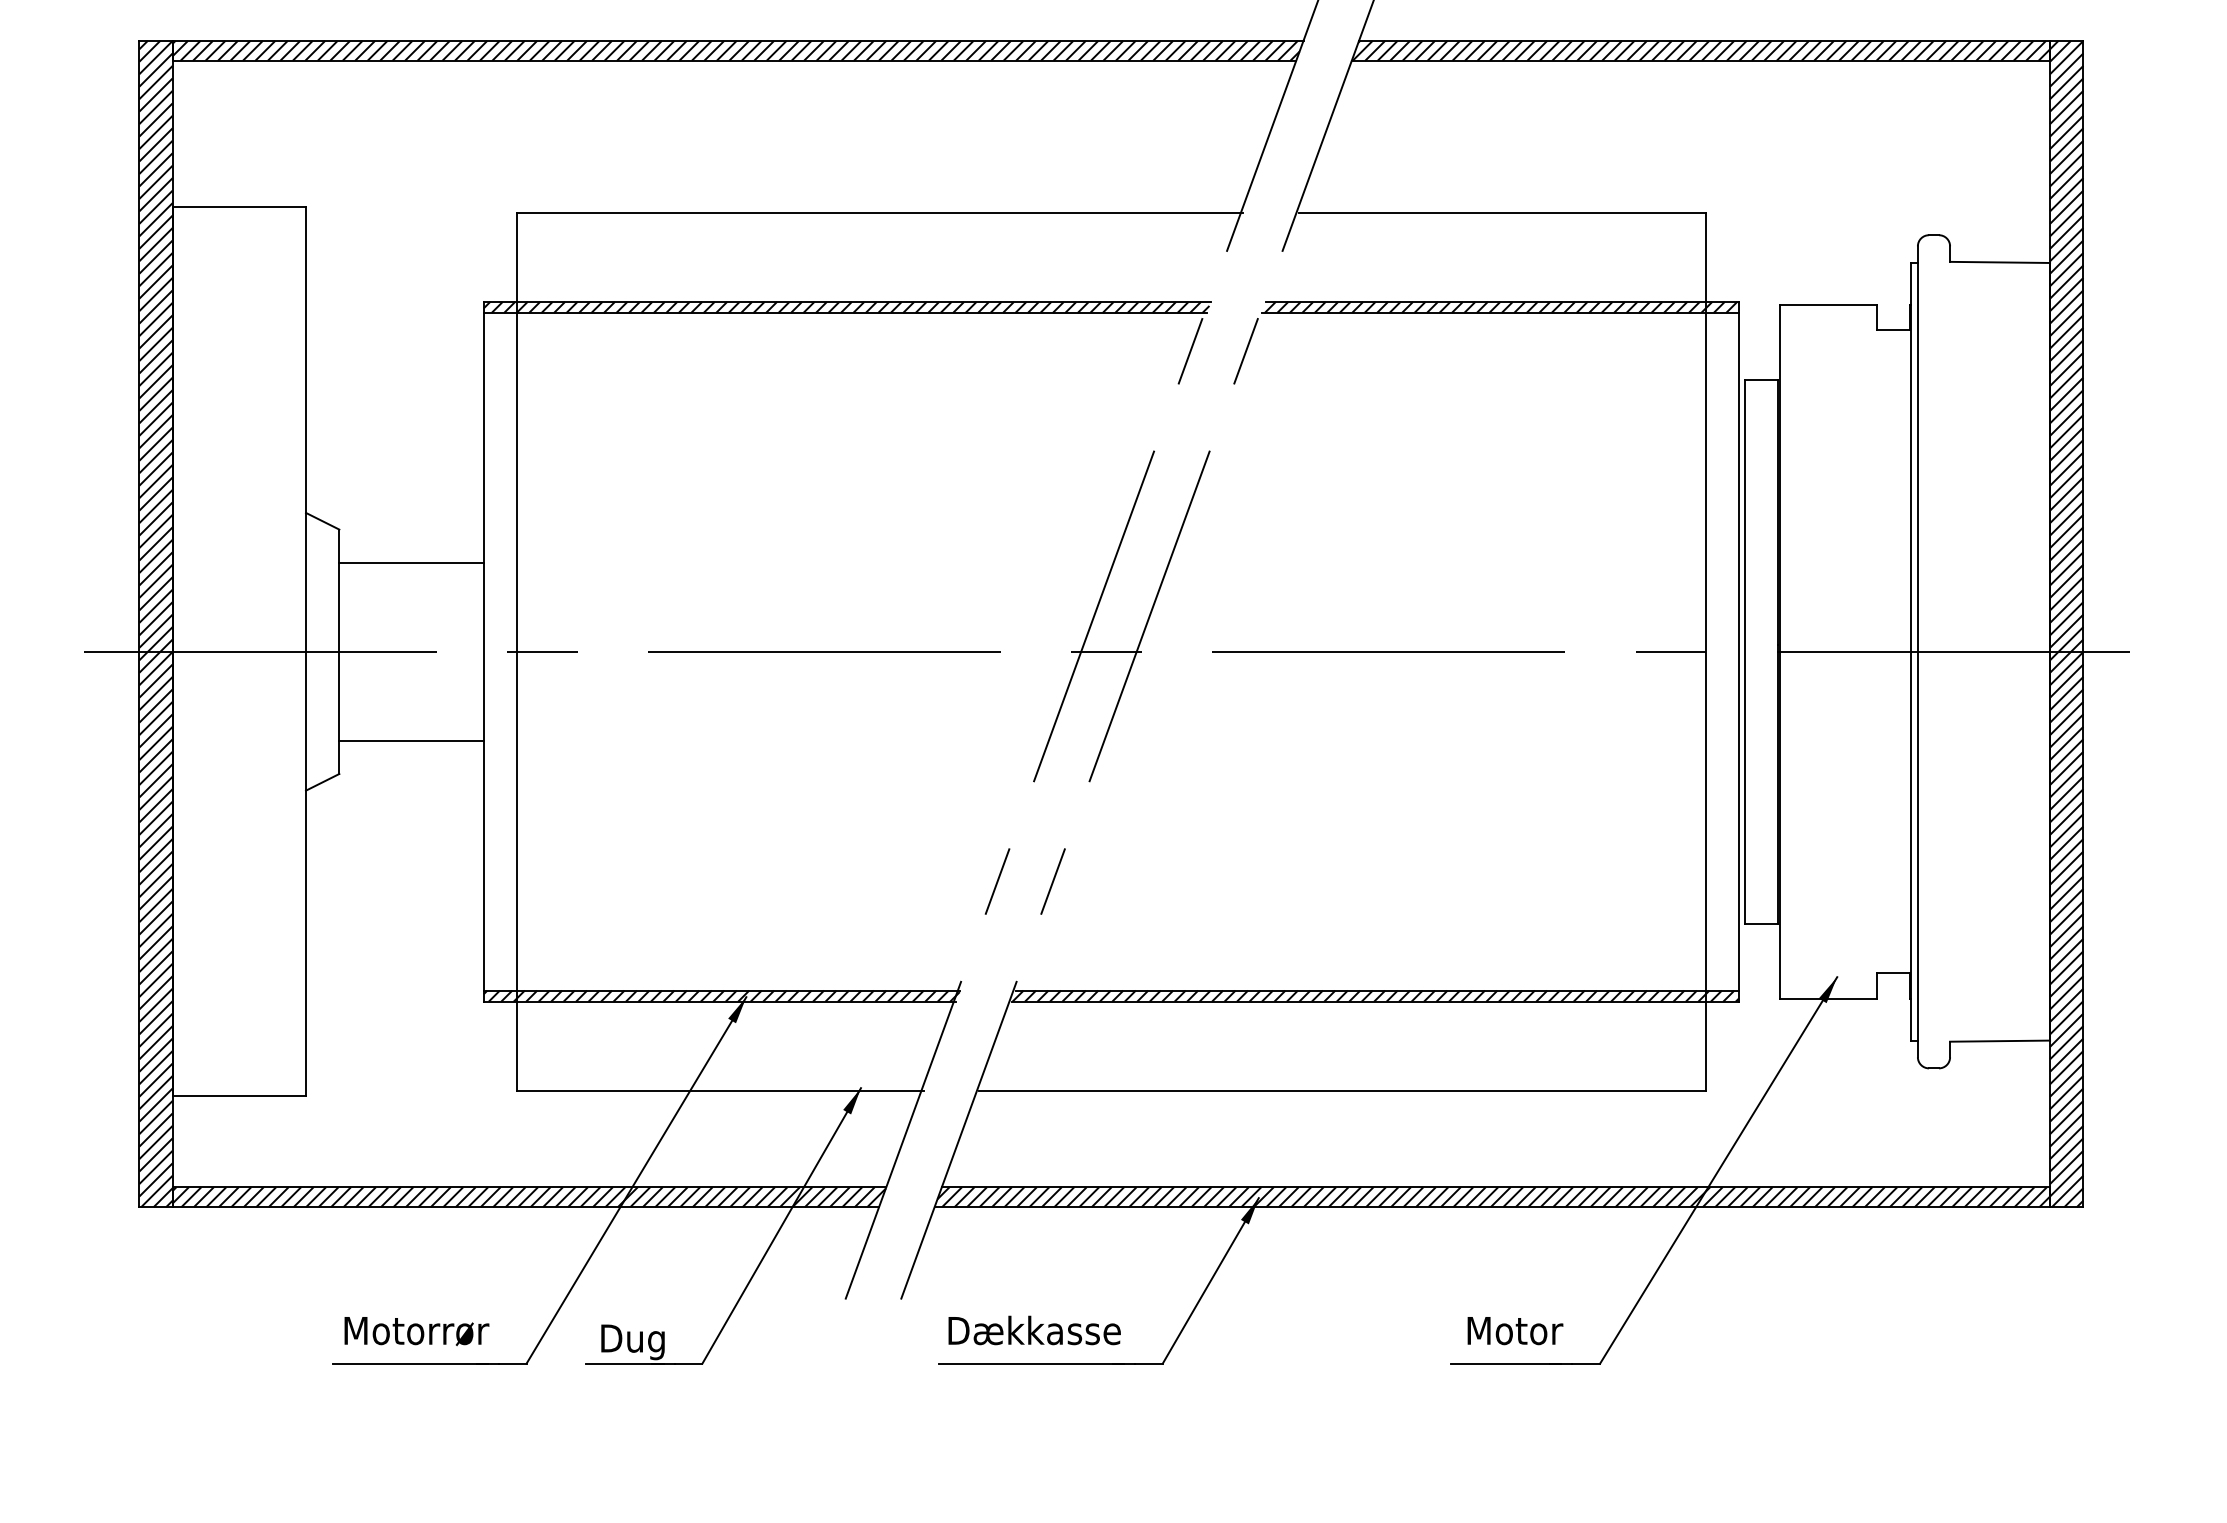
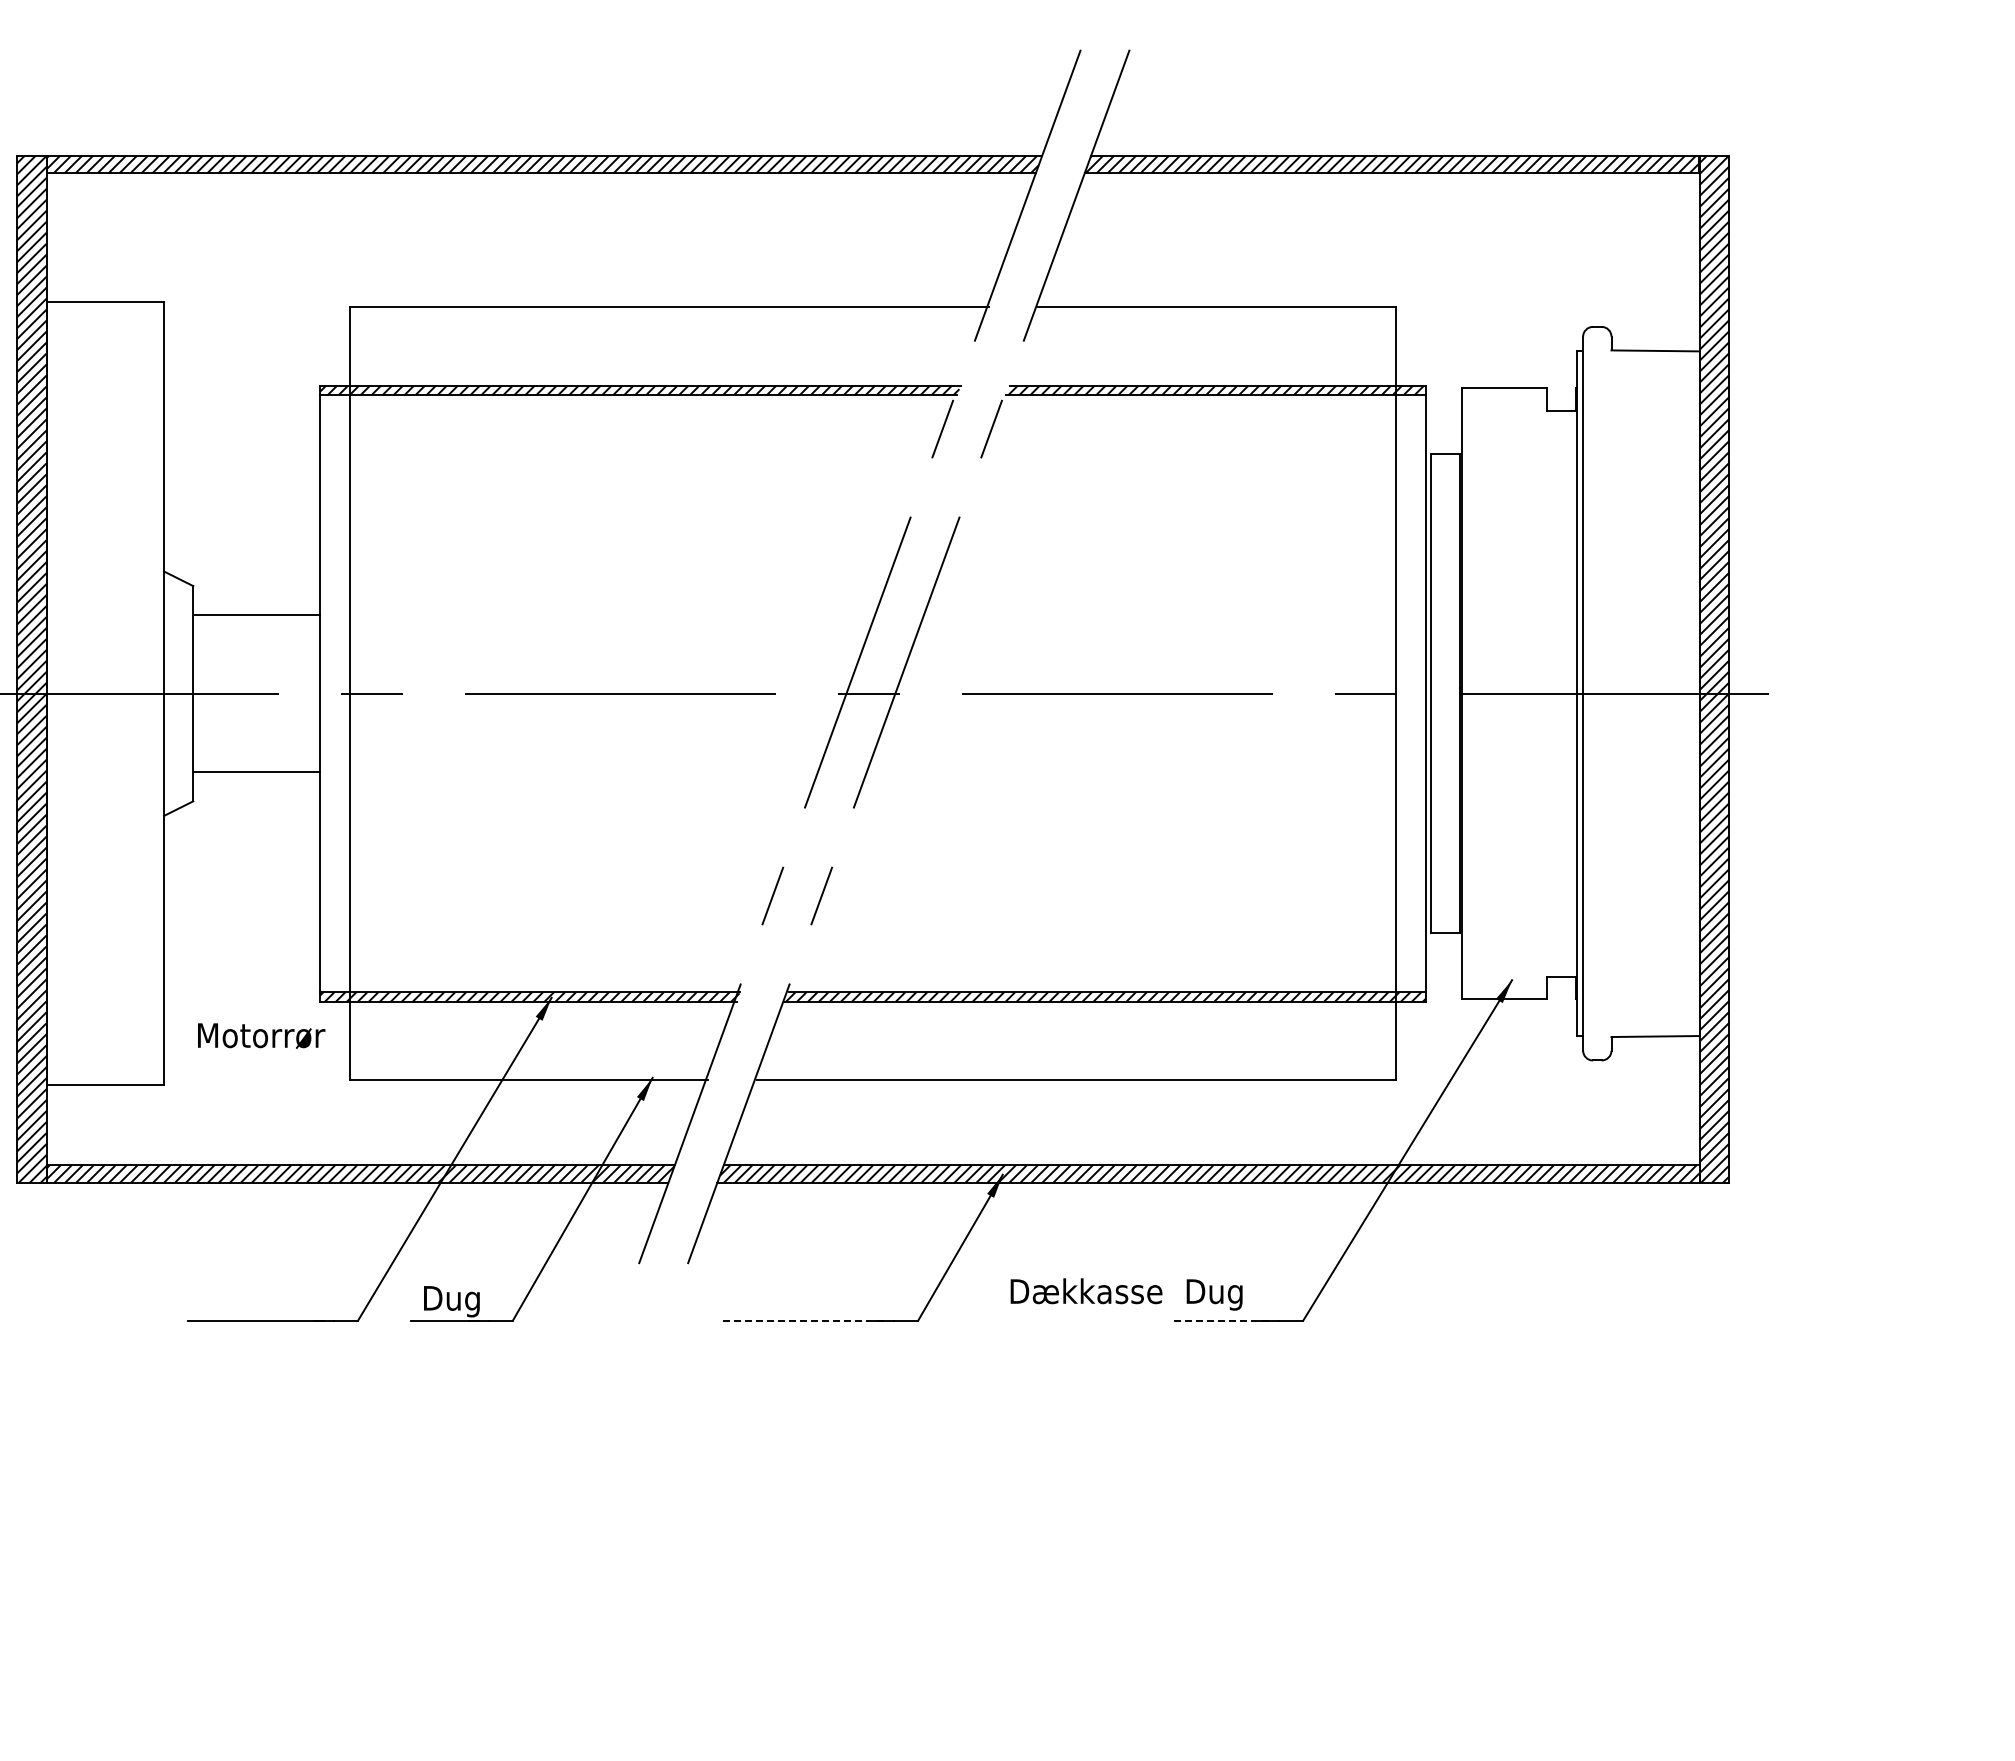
text: (416, 1330) -> (261, 1035), moved
text: (1034, 1330) -> (1086, 1291), moved
text: (1516, 1334) -> (1229, 1294), Motor -> Dug
line: (1031, 1363) -> (802, 1320), solid -> dashed
line: (1506, 1363) -> (1220, 1320), solid -> dashed

